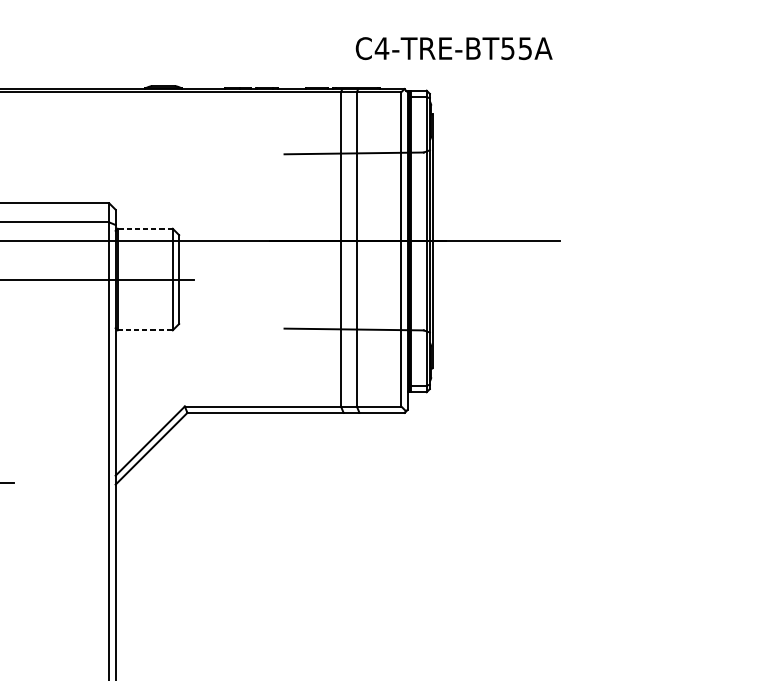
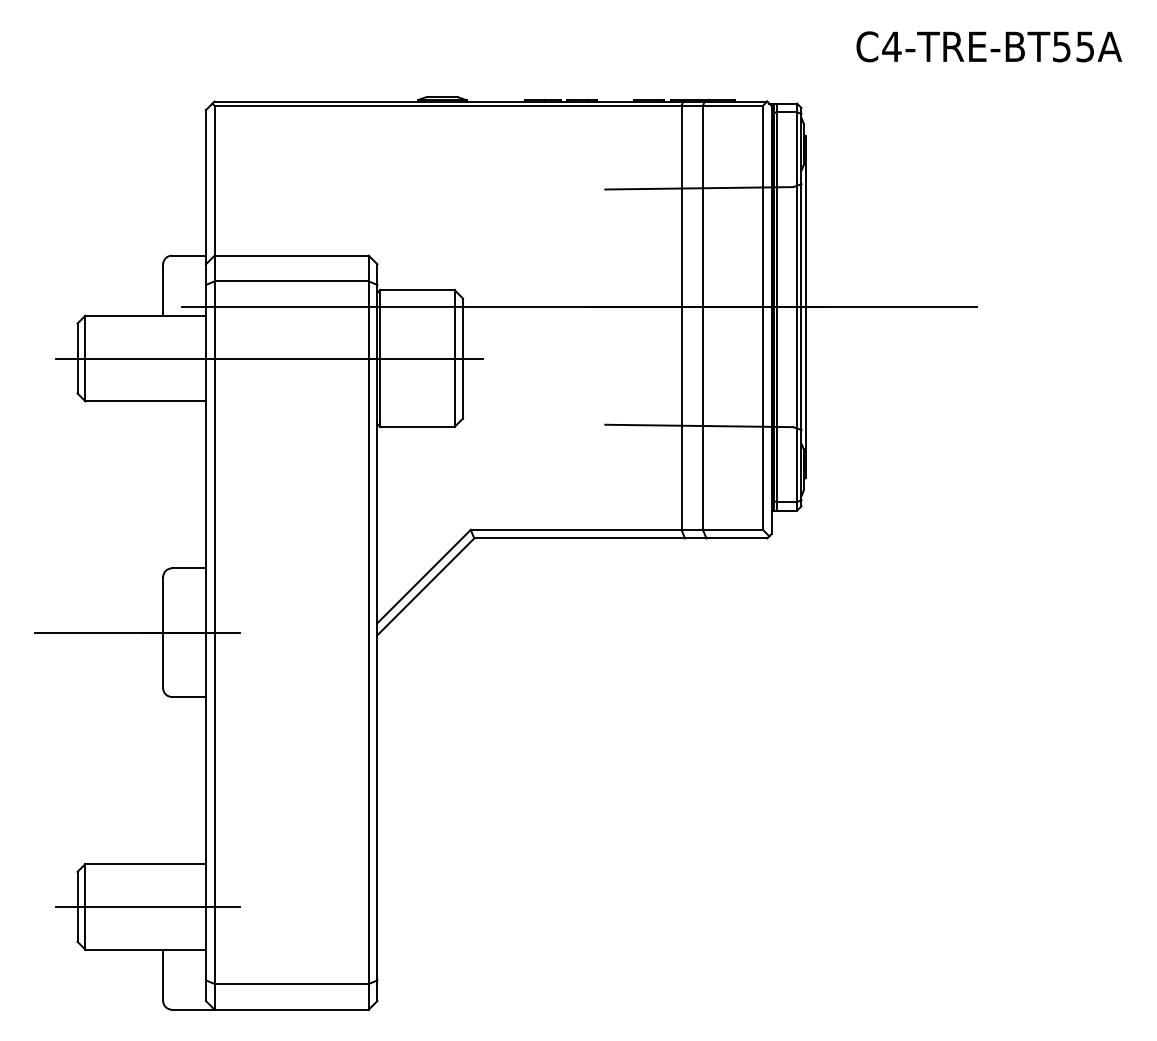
text: (454, 48) -> (989, 46), moved
line: (144, 229) -> (416, 290), dashed -> solid
line: (145, 330) -> (417, 427), dashed -> solid

